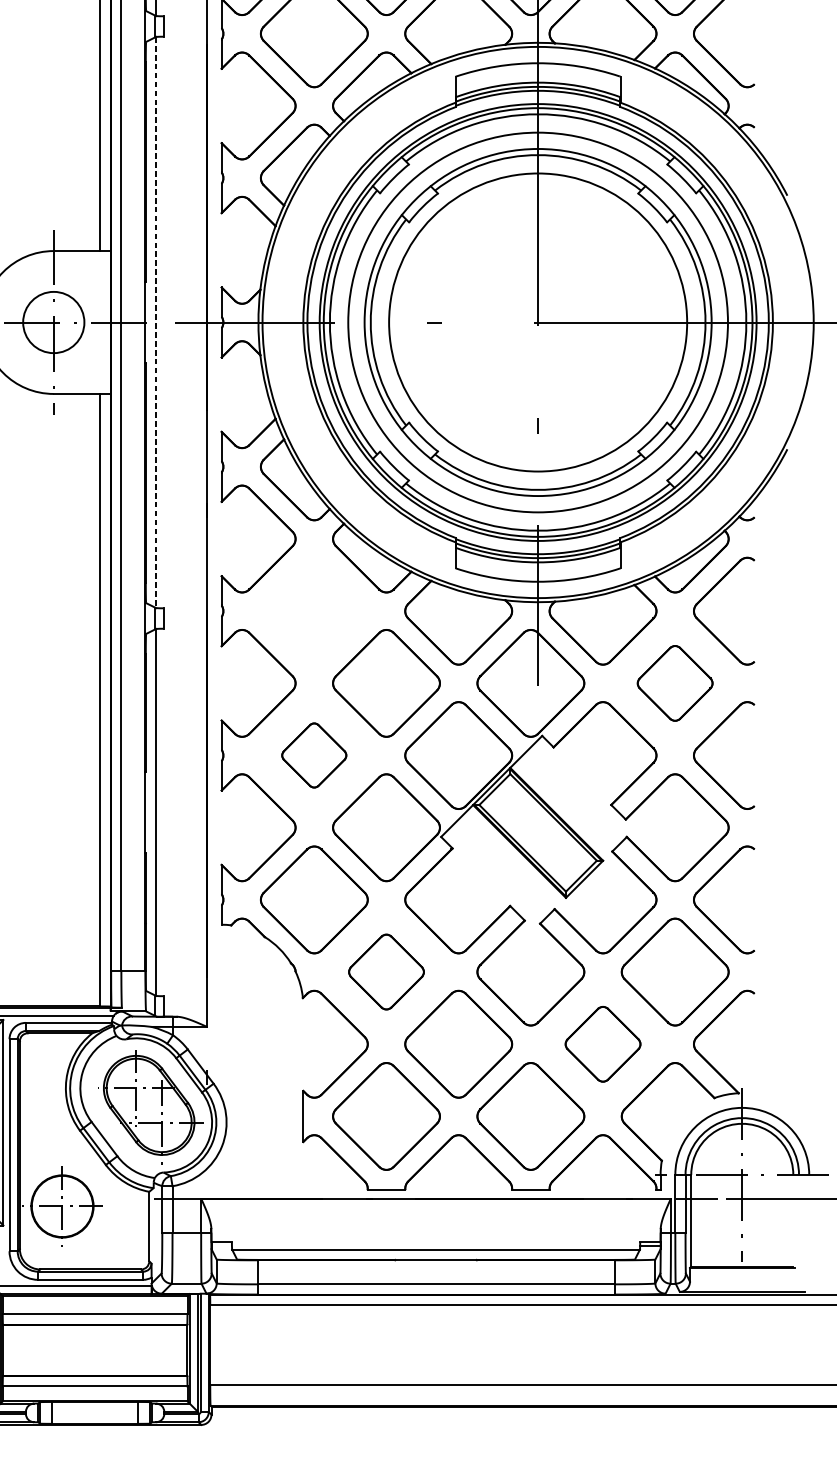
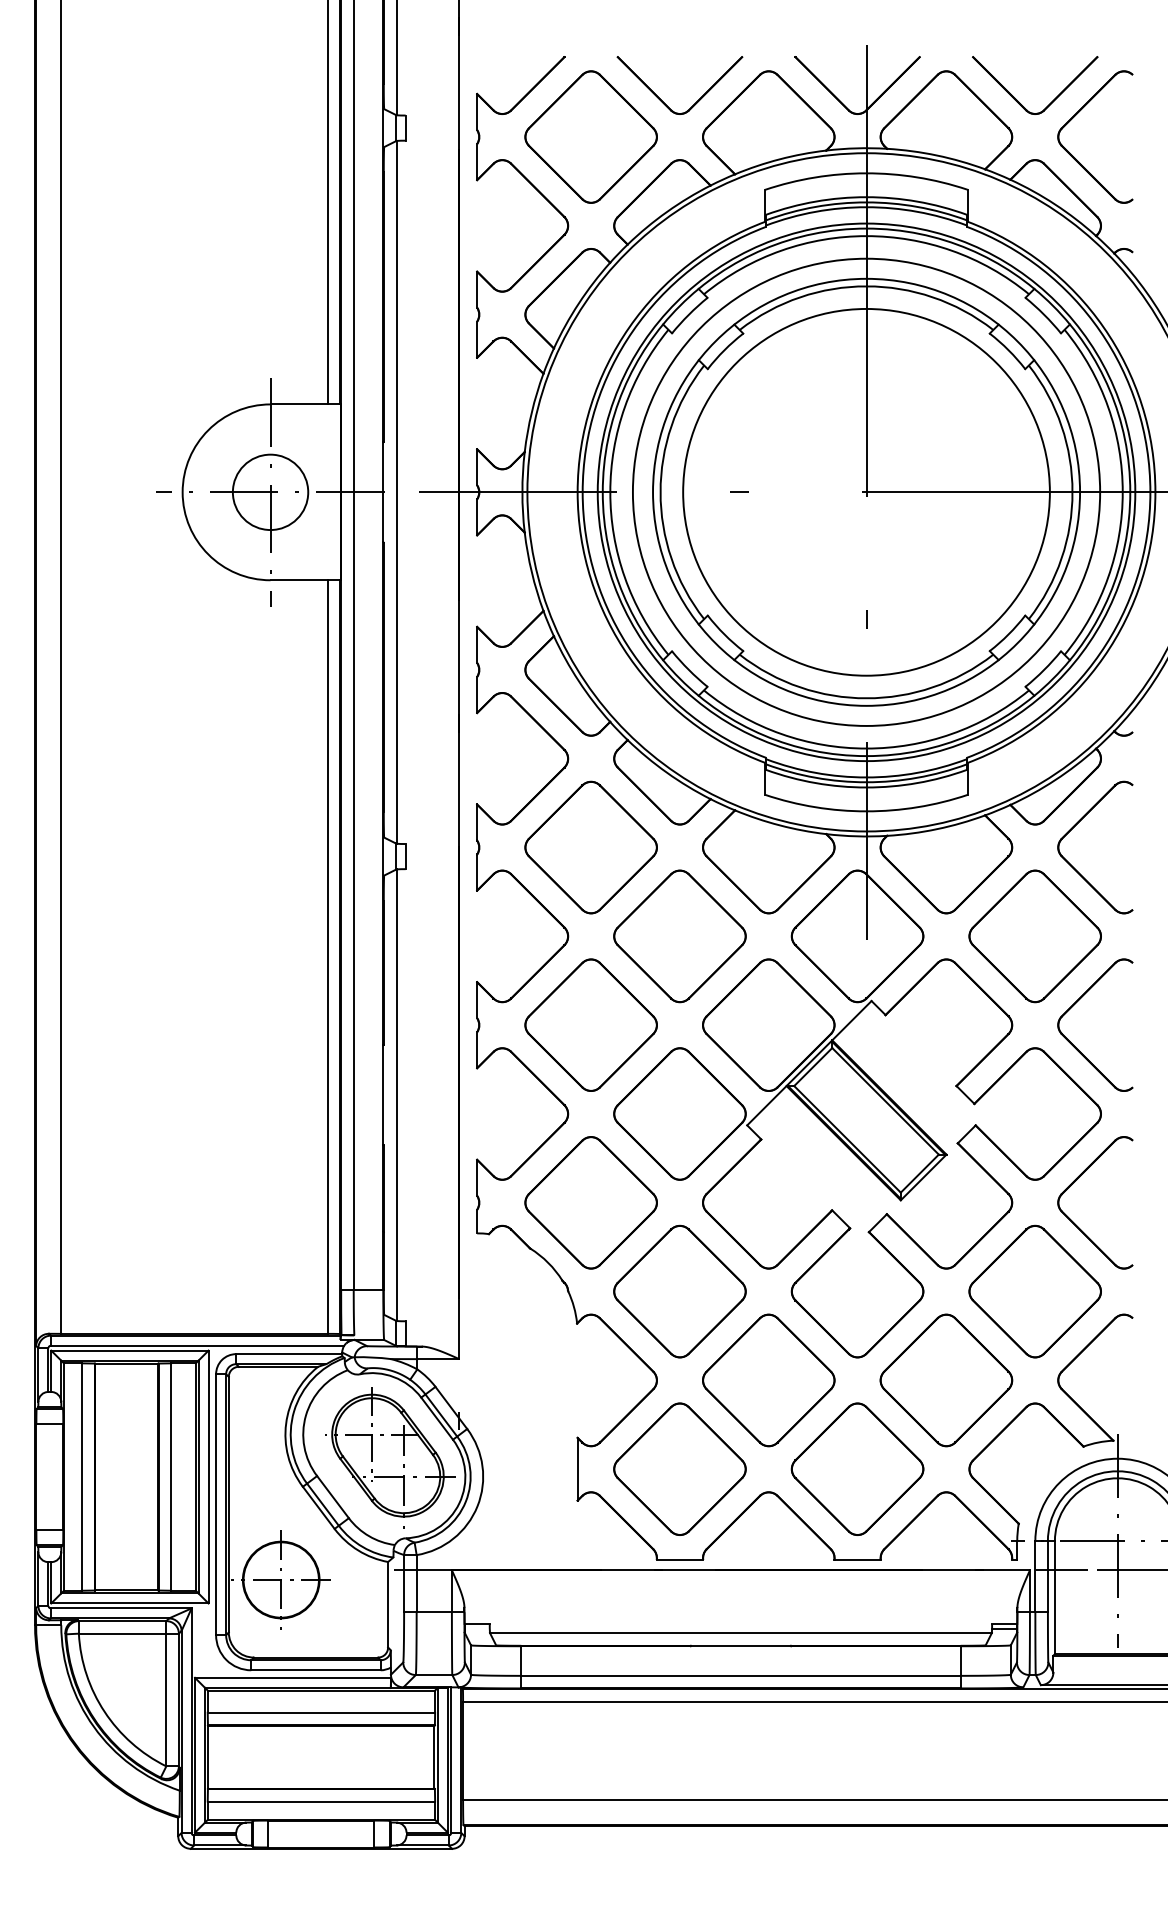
line: (156, 322) -> (396, 492), dashed -> solid
part: (313, 611) -> (590, 847), added
part: (674, 683) -> (1034, 936), size x1.43
part: (313, 754) -> (590, 1024), size x1.67
part: (386, 971) -> (679, 1291), size x1.43
part: (603, 1044) -> (946, 1380), size x1.43

